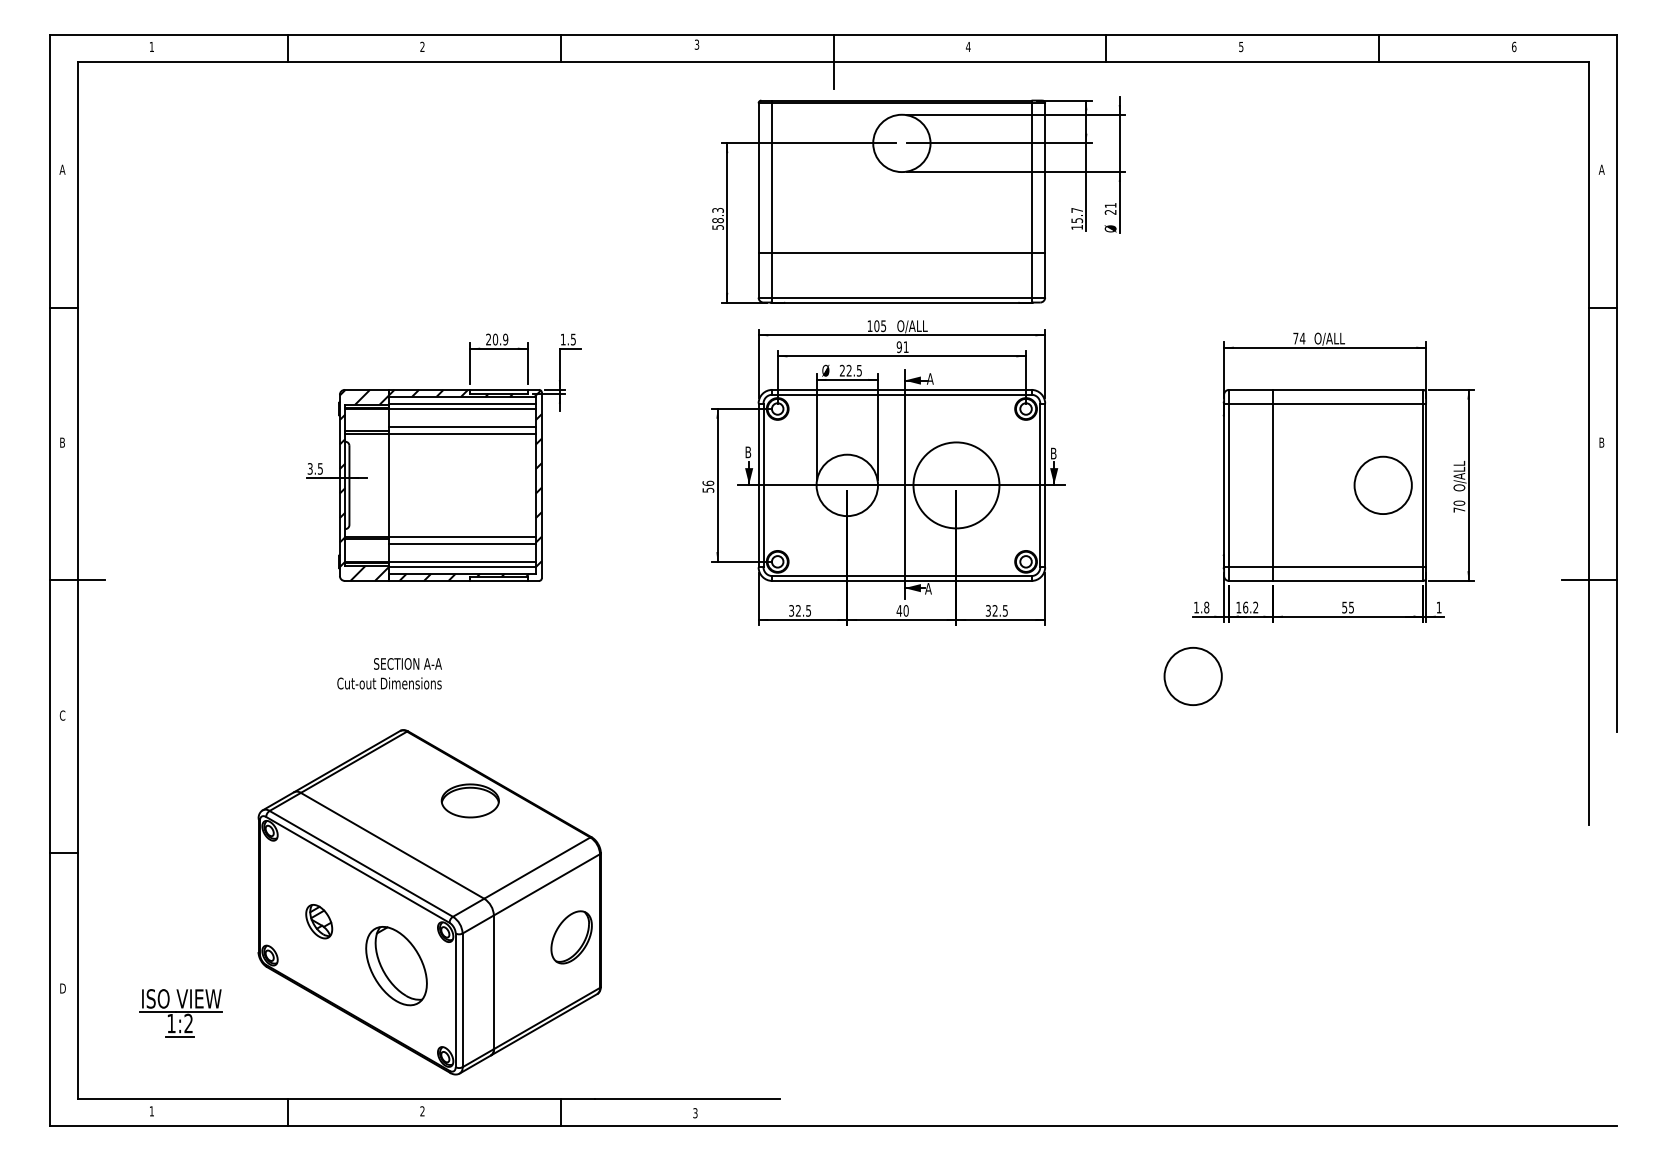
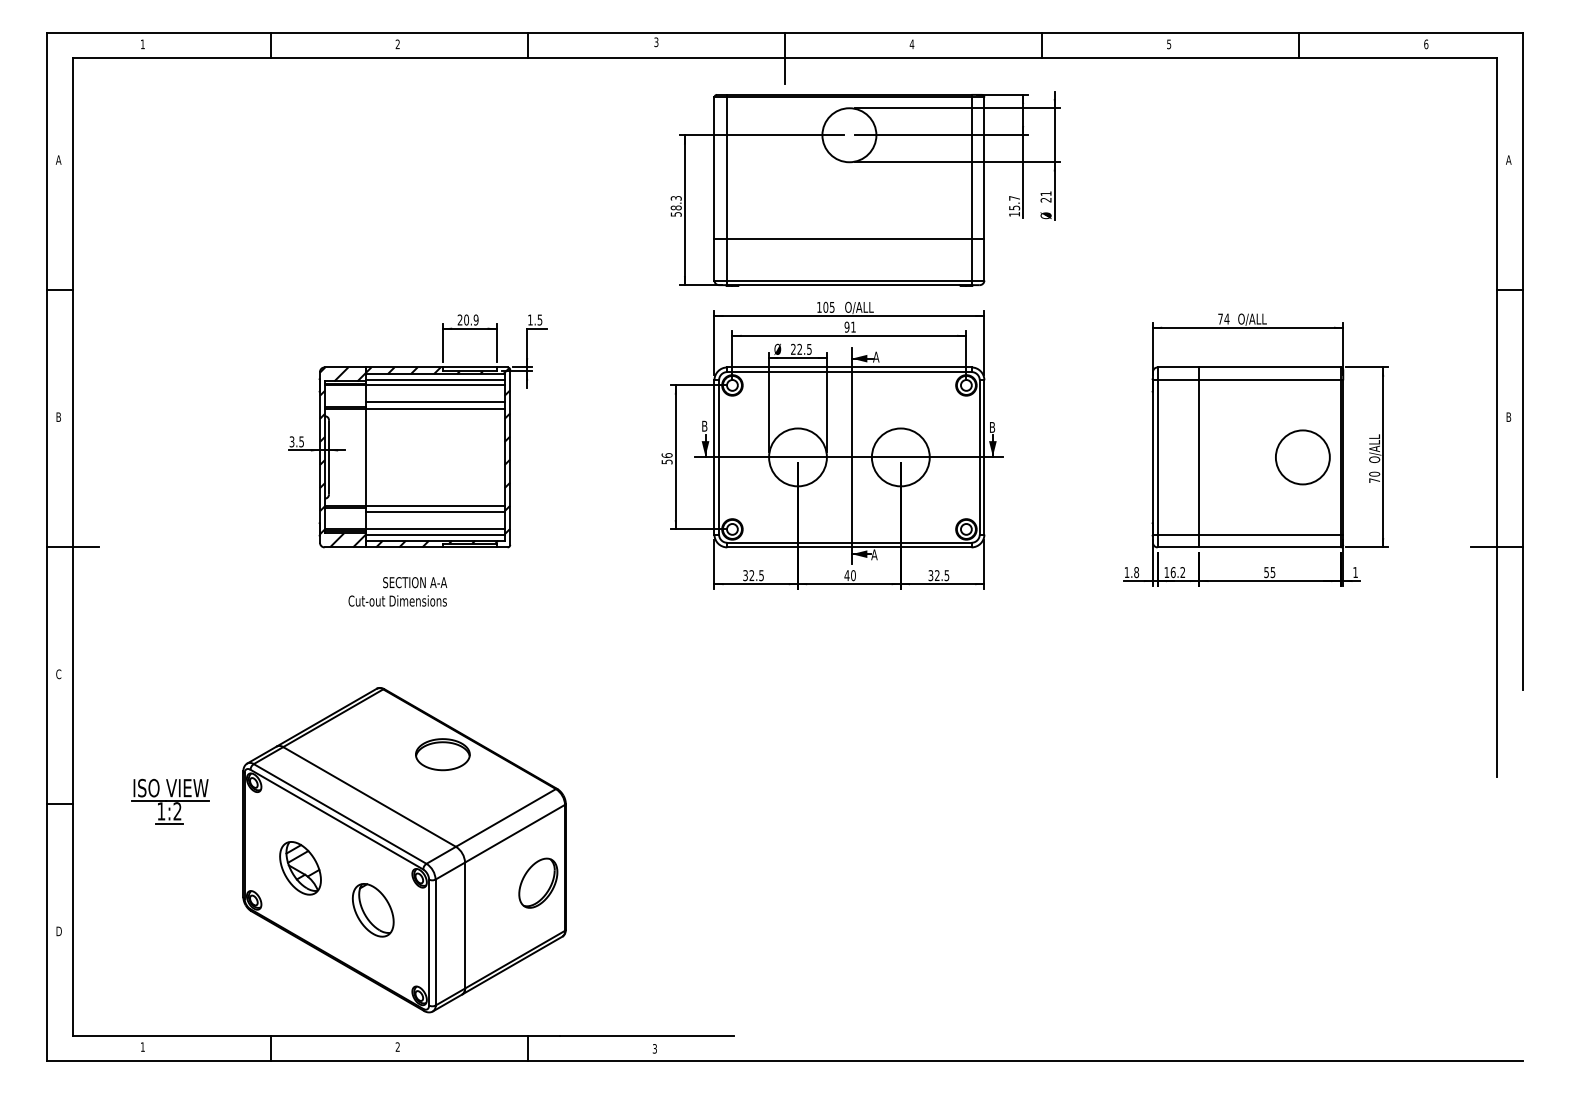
circle: (956, 485) -> (900, 457), size x0.71
text: (389, 673) -> (397, 591), moved
circle: (1192, 676) -> (1123, 637), removed
part: (319, 921) -> (300, 868), size x1.67
part: (395, 966) -> (372, 910), size x0.71
part: (181, 1013) -> (170, 801), moved

